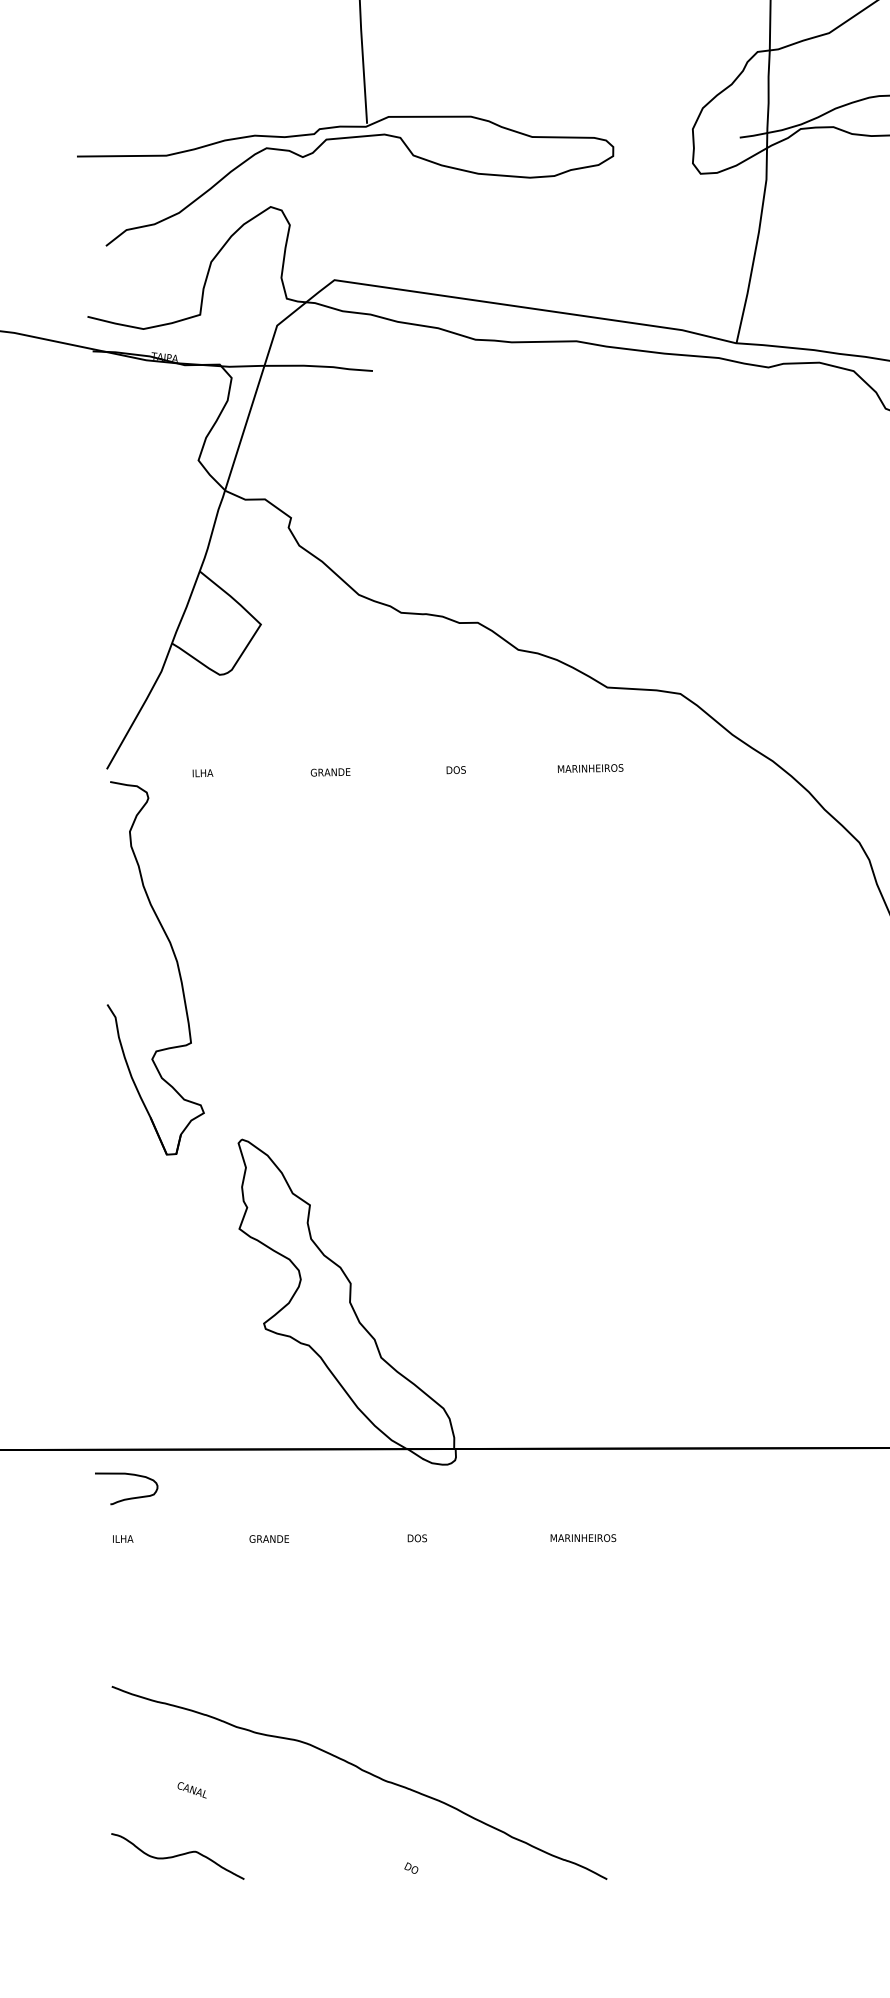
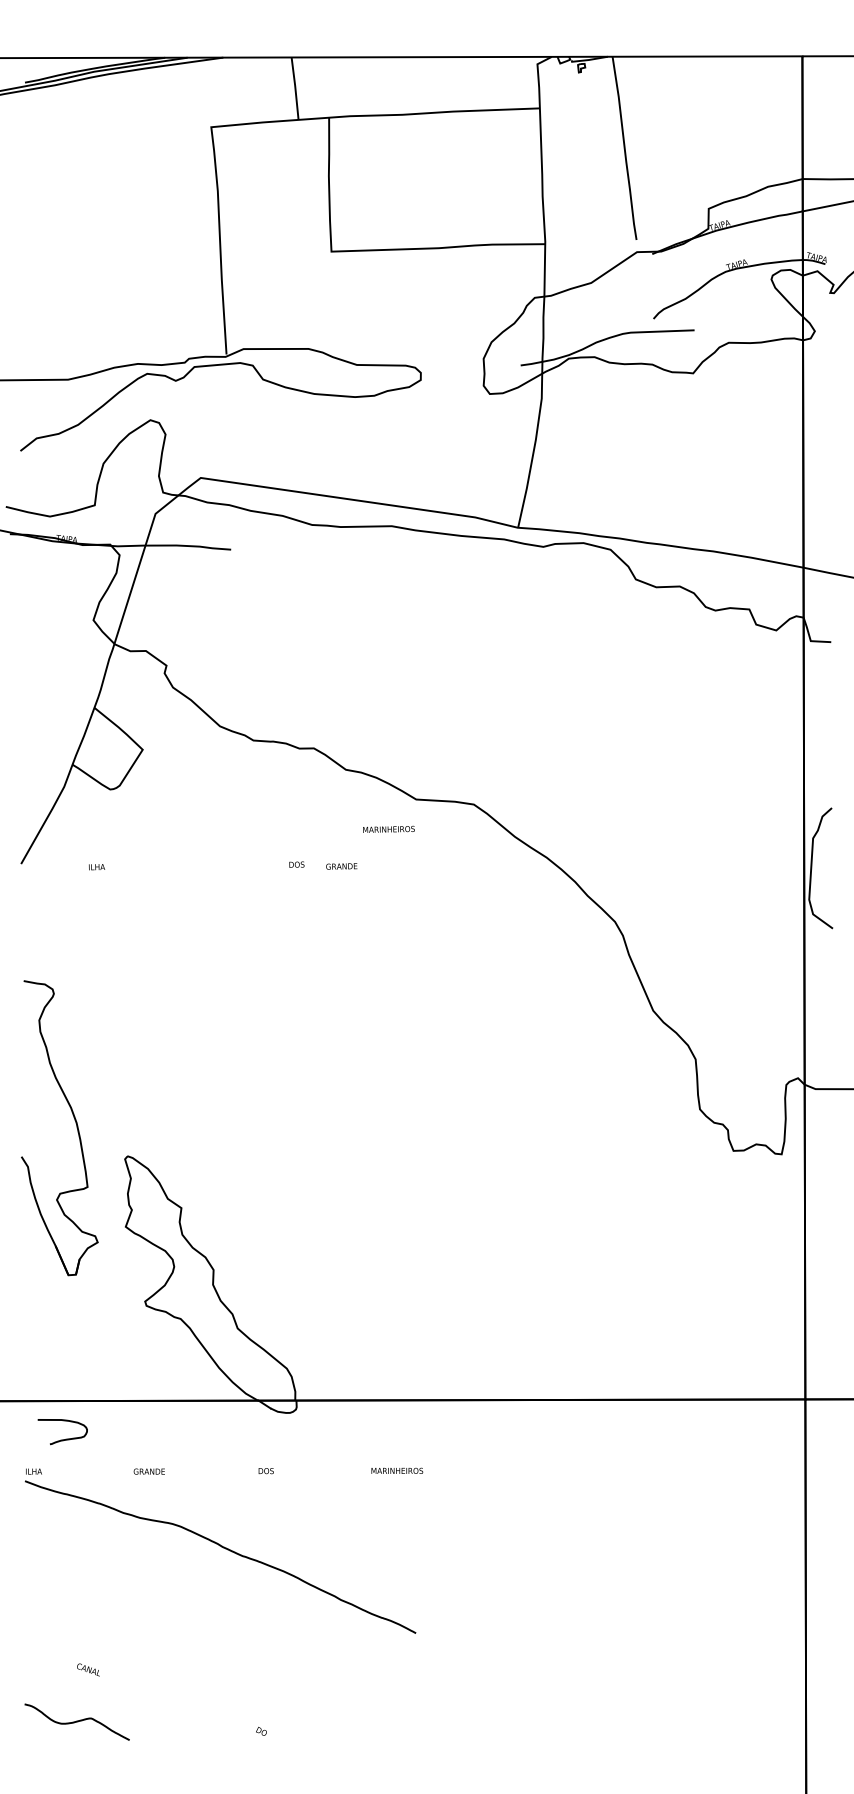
text: (590, 767) -> (388, 828), moved
text: (330, 772) -> (341, 866), moved
part: (175, 962) -> (75, 1123), moved
curve: (126, 1498) -> (62, 1439), moved
curve: (363, 1771) -> (223, 1548), moved

